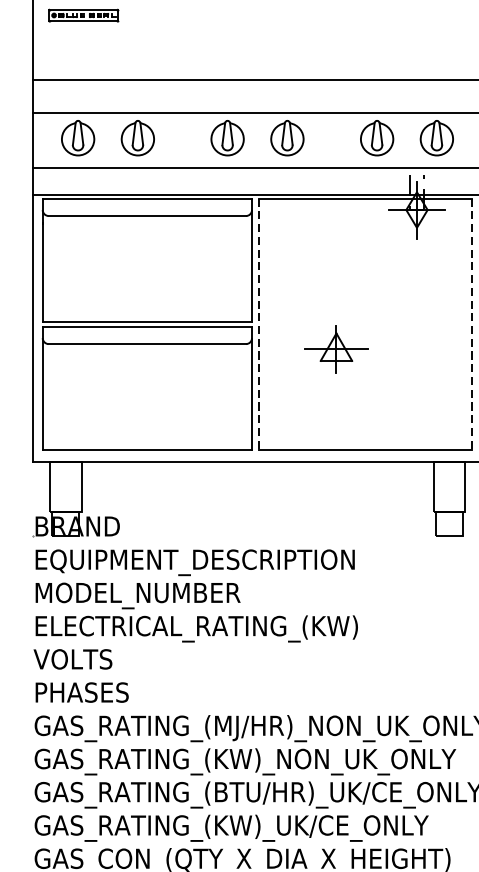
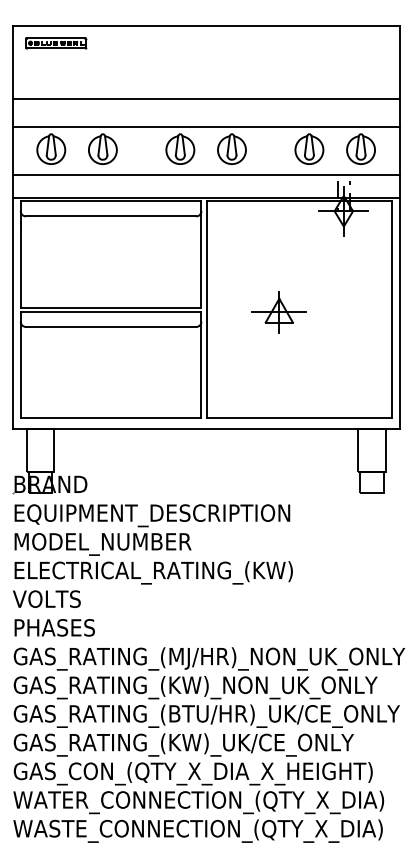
line: (259, 325) -> (207, 310), dashed -> solid
line: (472, 325) -> (391, 310), dashed -> solid
part: (335, 349) -> (278, 312), moved

